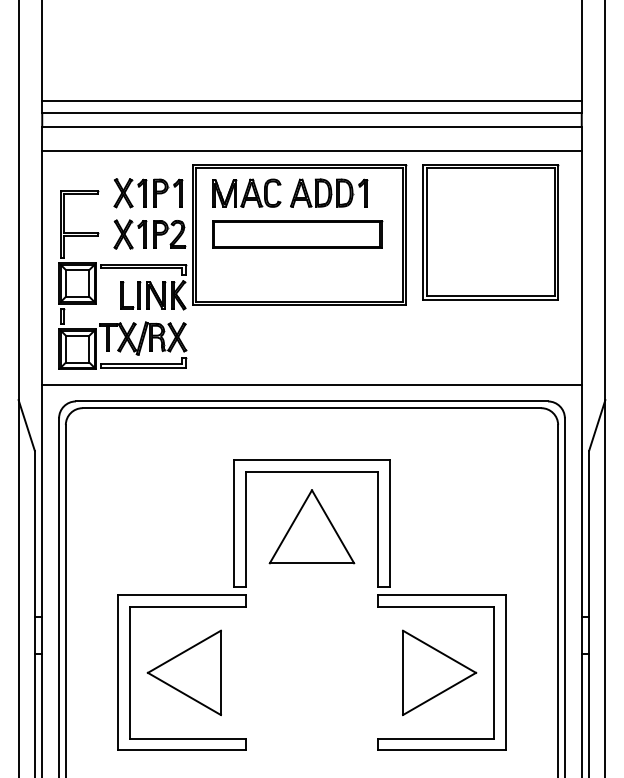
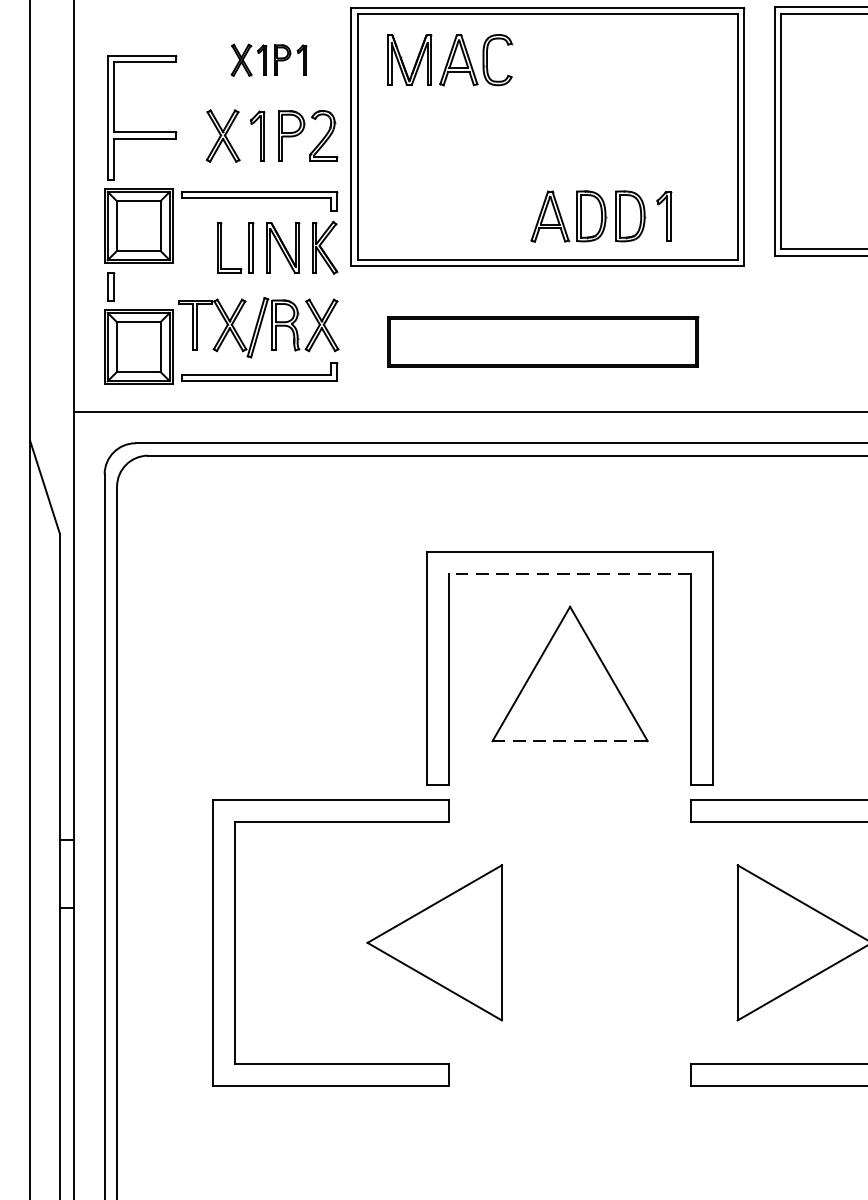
part: (329, 192) -> (602, 215), moved
part: (148, 193) -> (269, 60), size x0.6
part: (297, 234) -> (543, 342), moved
line: (311, 472) -> (569, 574), solid -> dashed
line: (312, 563) -> (571, 741), solid -> dashed
part: (183, 672) -> (433, 942), moved

